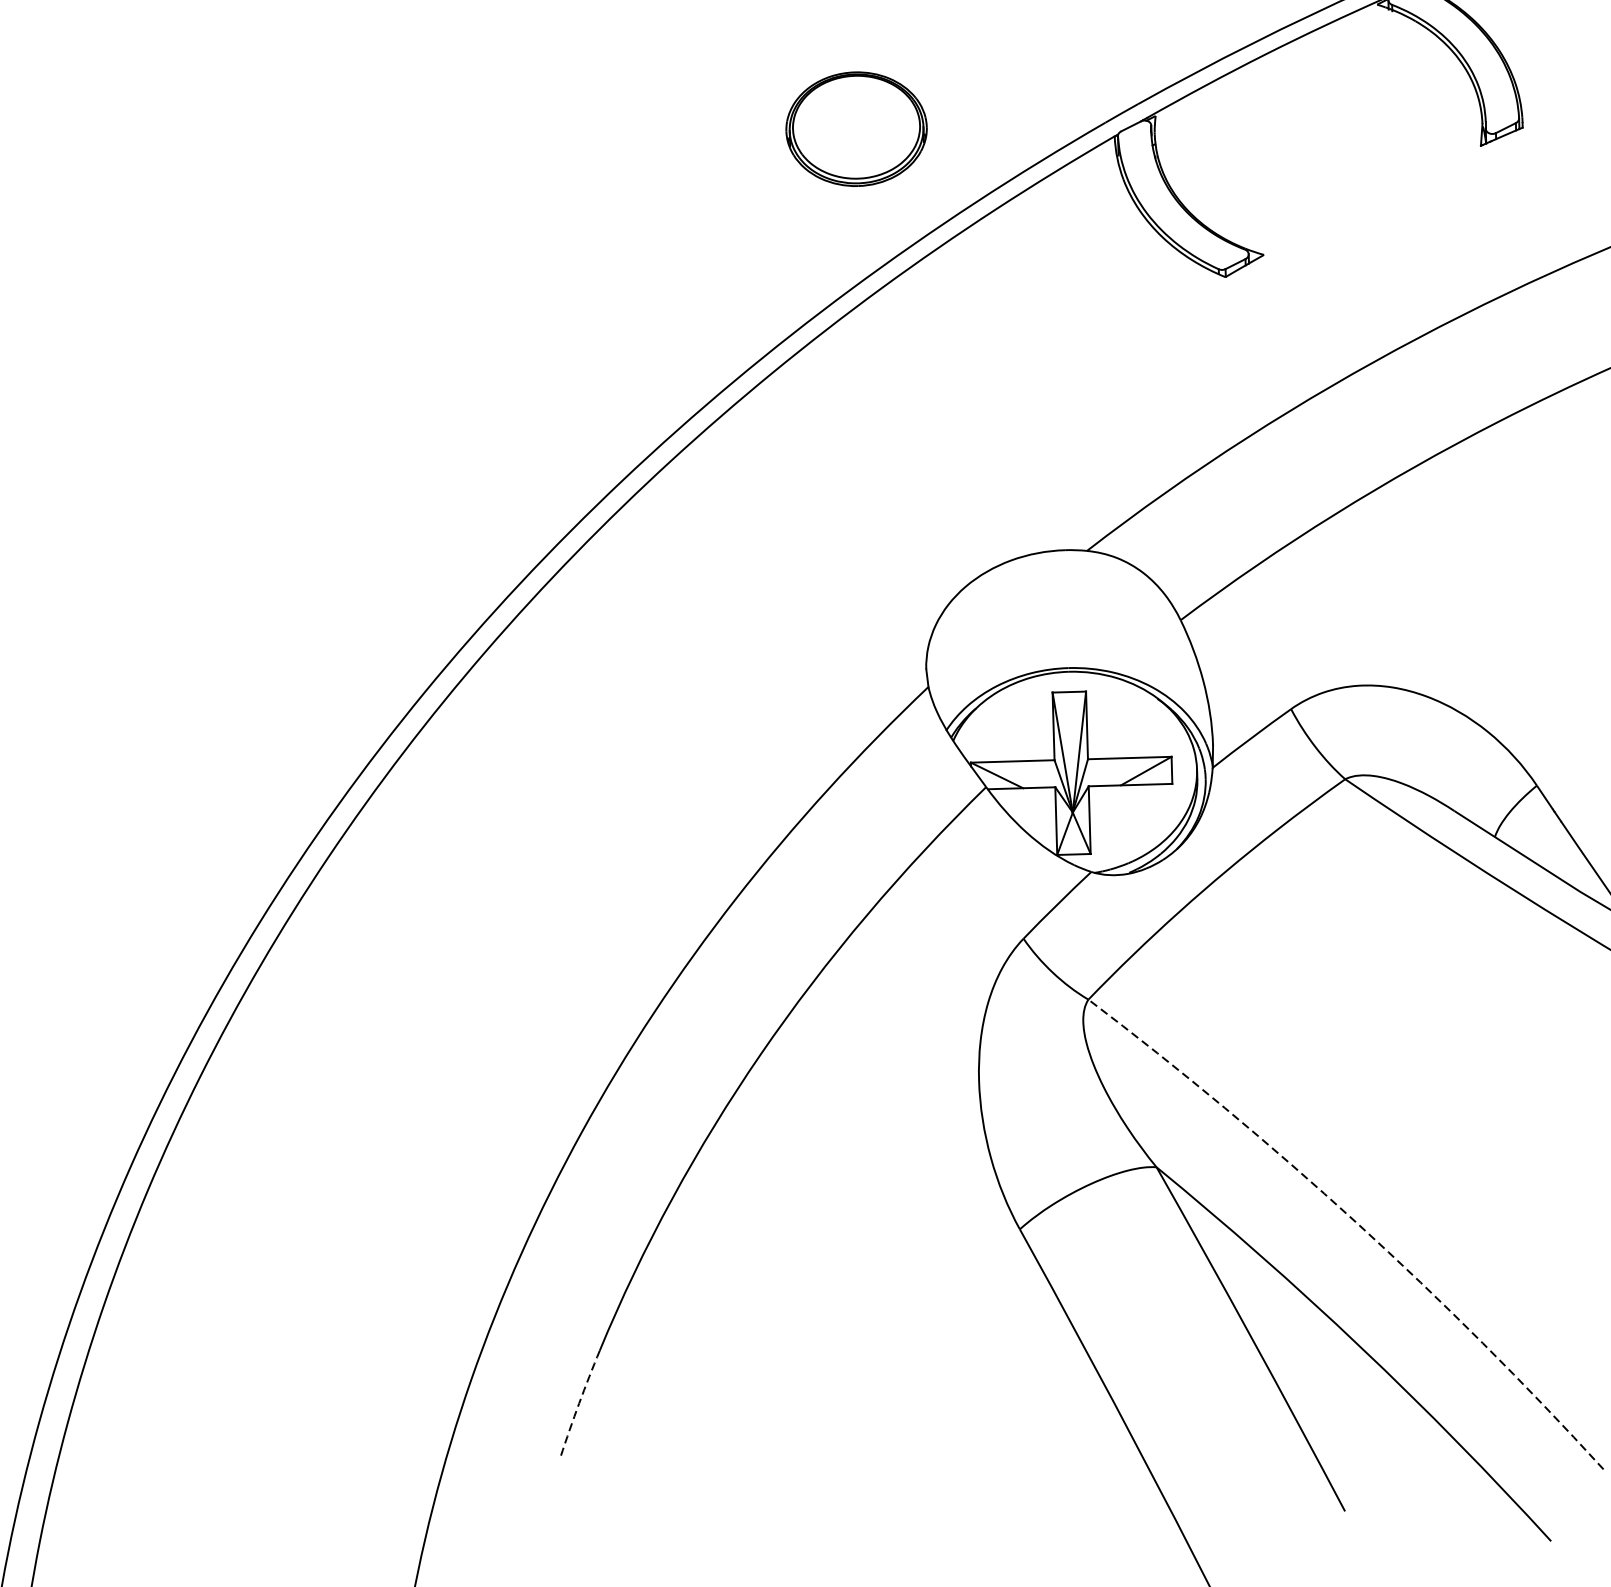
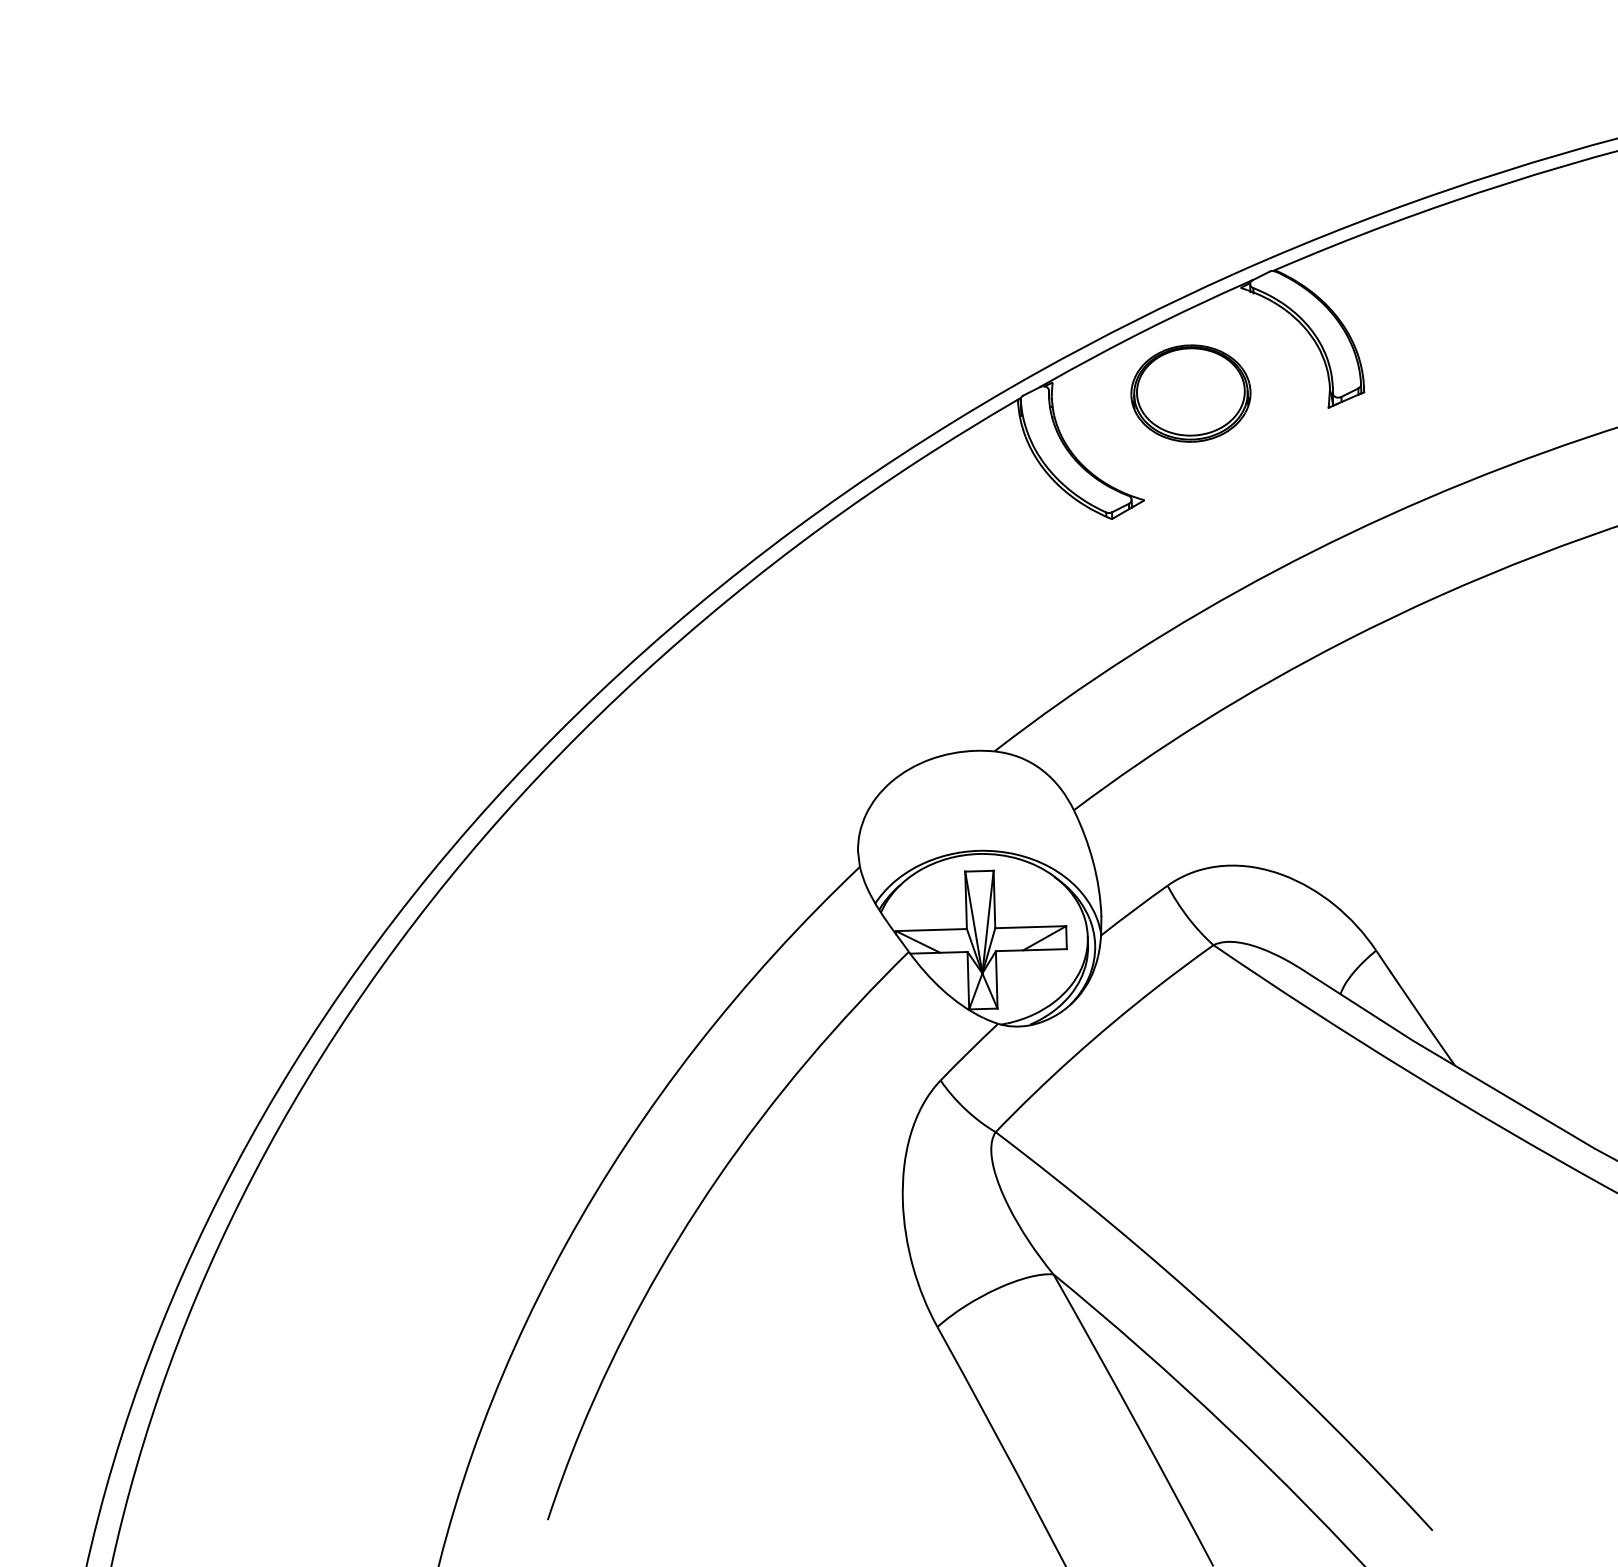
part: (856, 129) -> (1190, 393), moved
arc: (1356, 1222) -> (1223, 1321), dashed -> solid
arc: (579, 1403) -> (563, 1474), dashed -> solid

